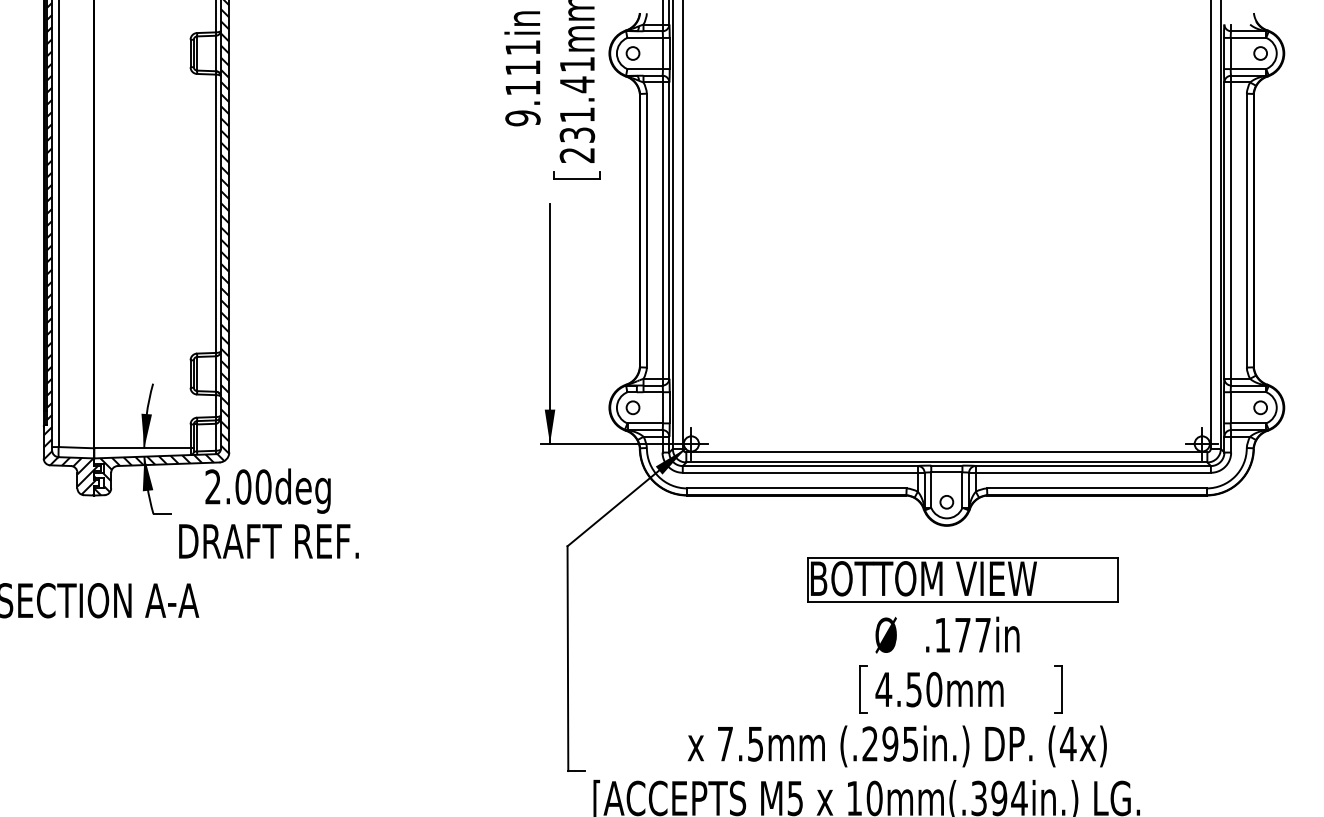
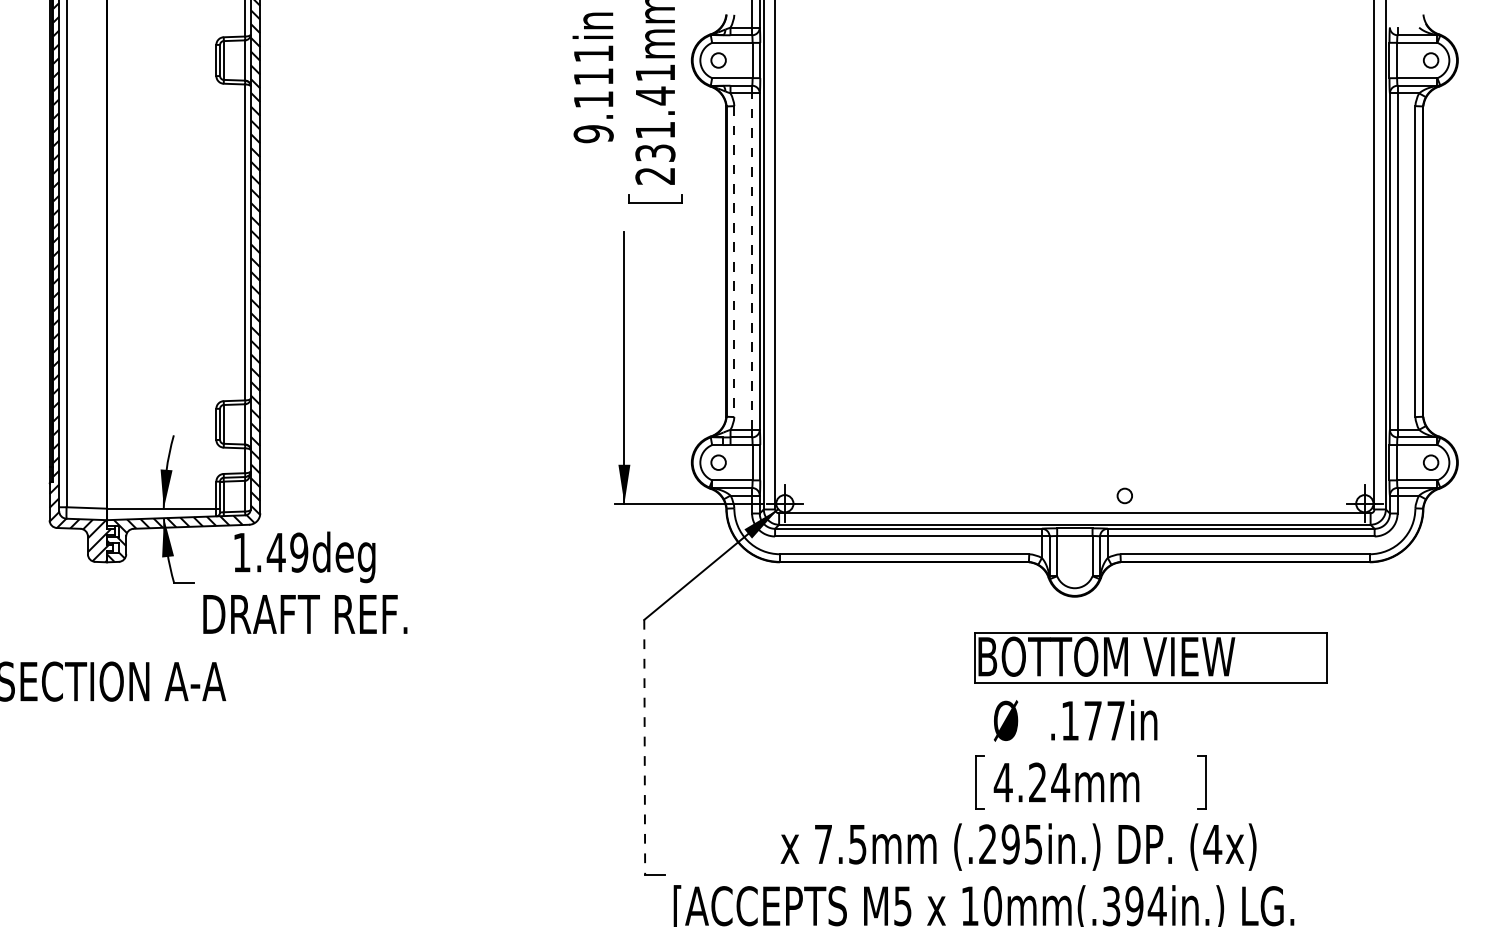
line: (662, 230) -> (752, 261), solid -> dashed
line: (647, 231) -> (734, 262), solid -> dashed
text: (238, 486) -> (270, 552), 2.00deg -> 1.49deg
circle: (946, 501) -> (1124, 495), moved
part: (962, 579) -> (1150, 657), moved
line: (567, 658) -> (644, 747), solid -> dashed
text: (924, 689) -> (1049, 782), 4.50mm -> 4.24mm

